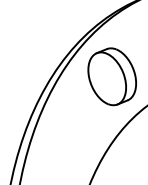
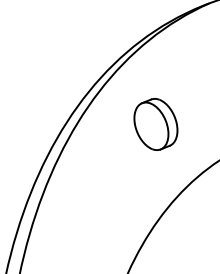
part: (111, 76) -> (154, 123), size x0.6

